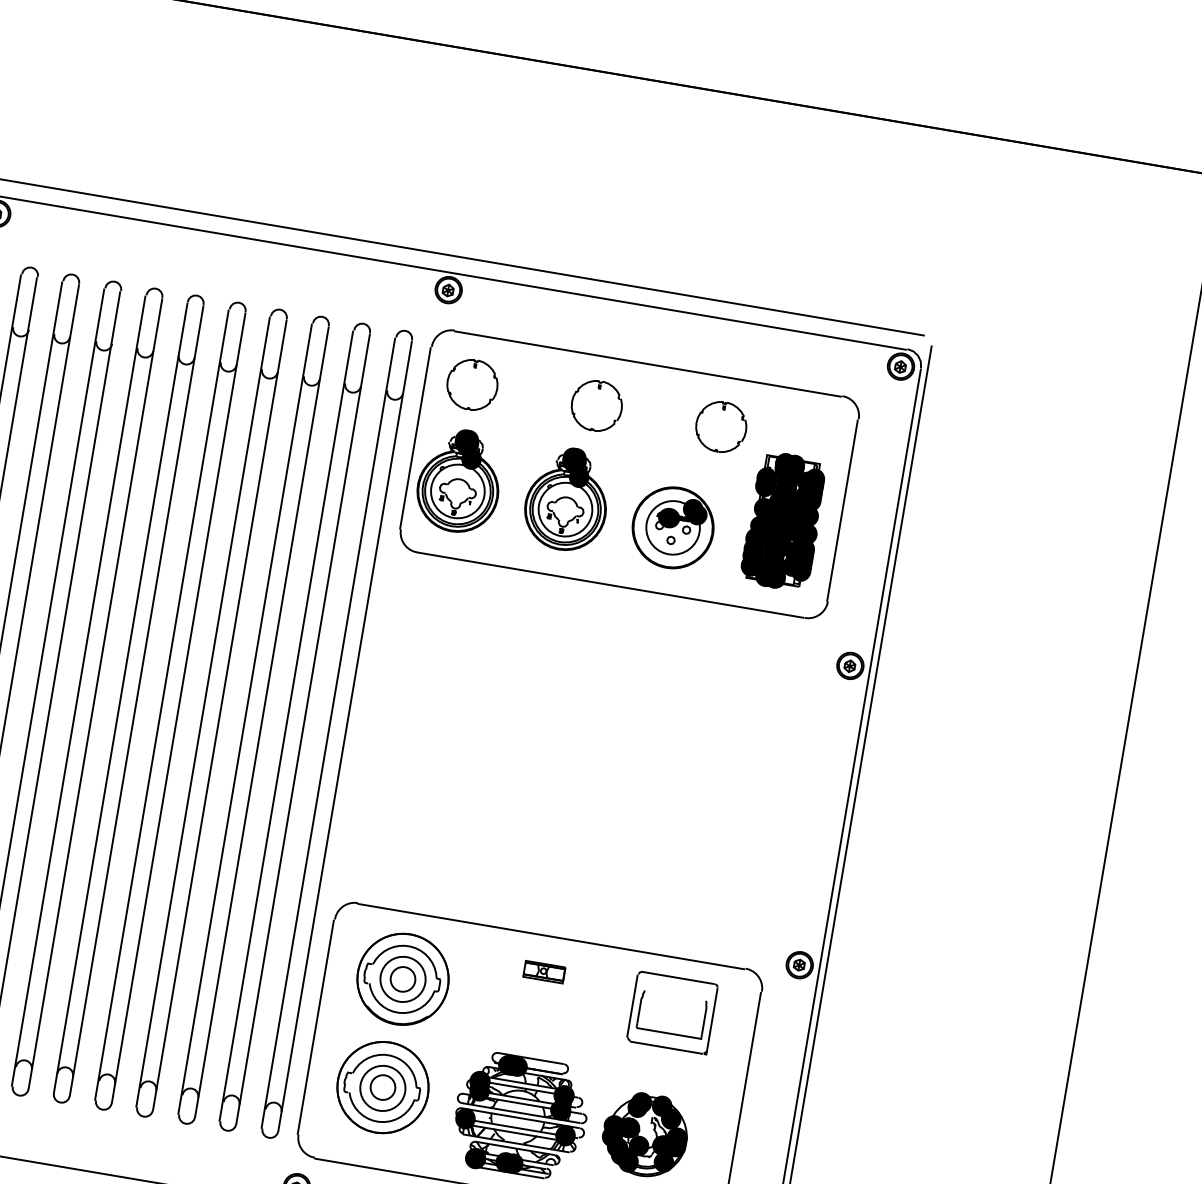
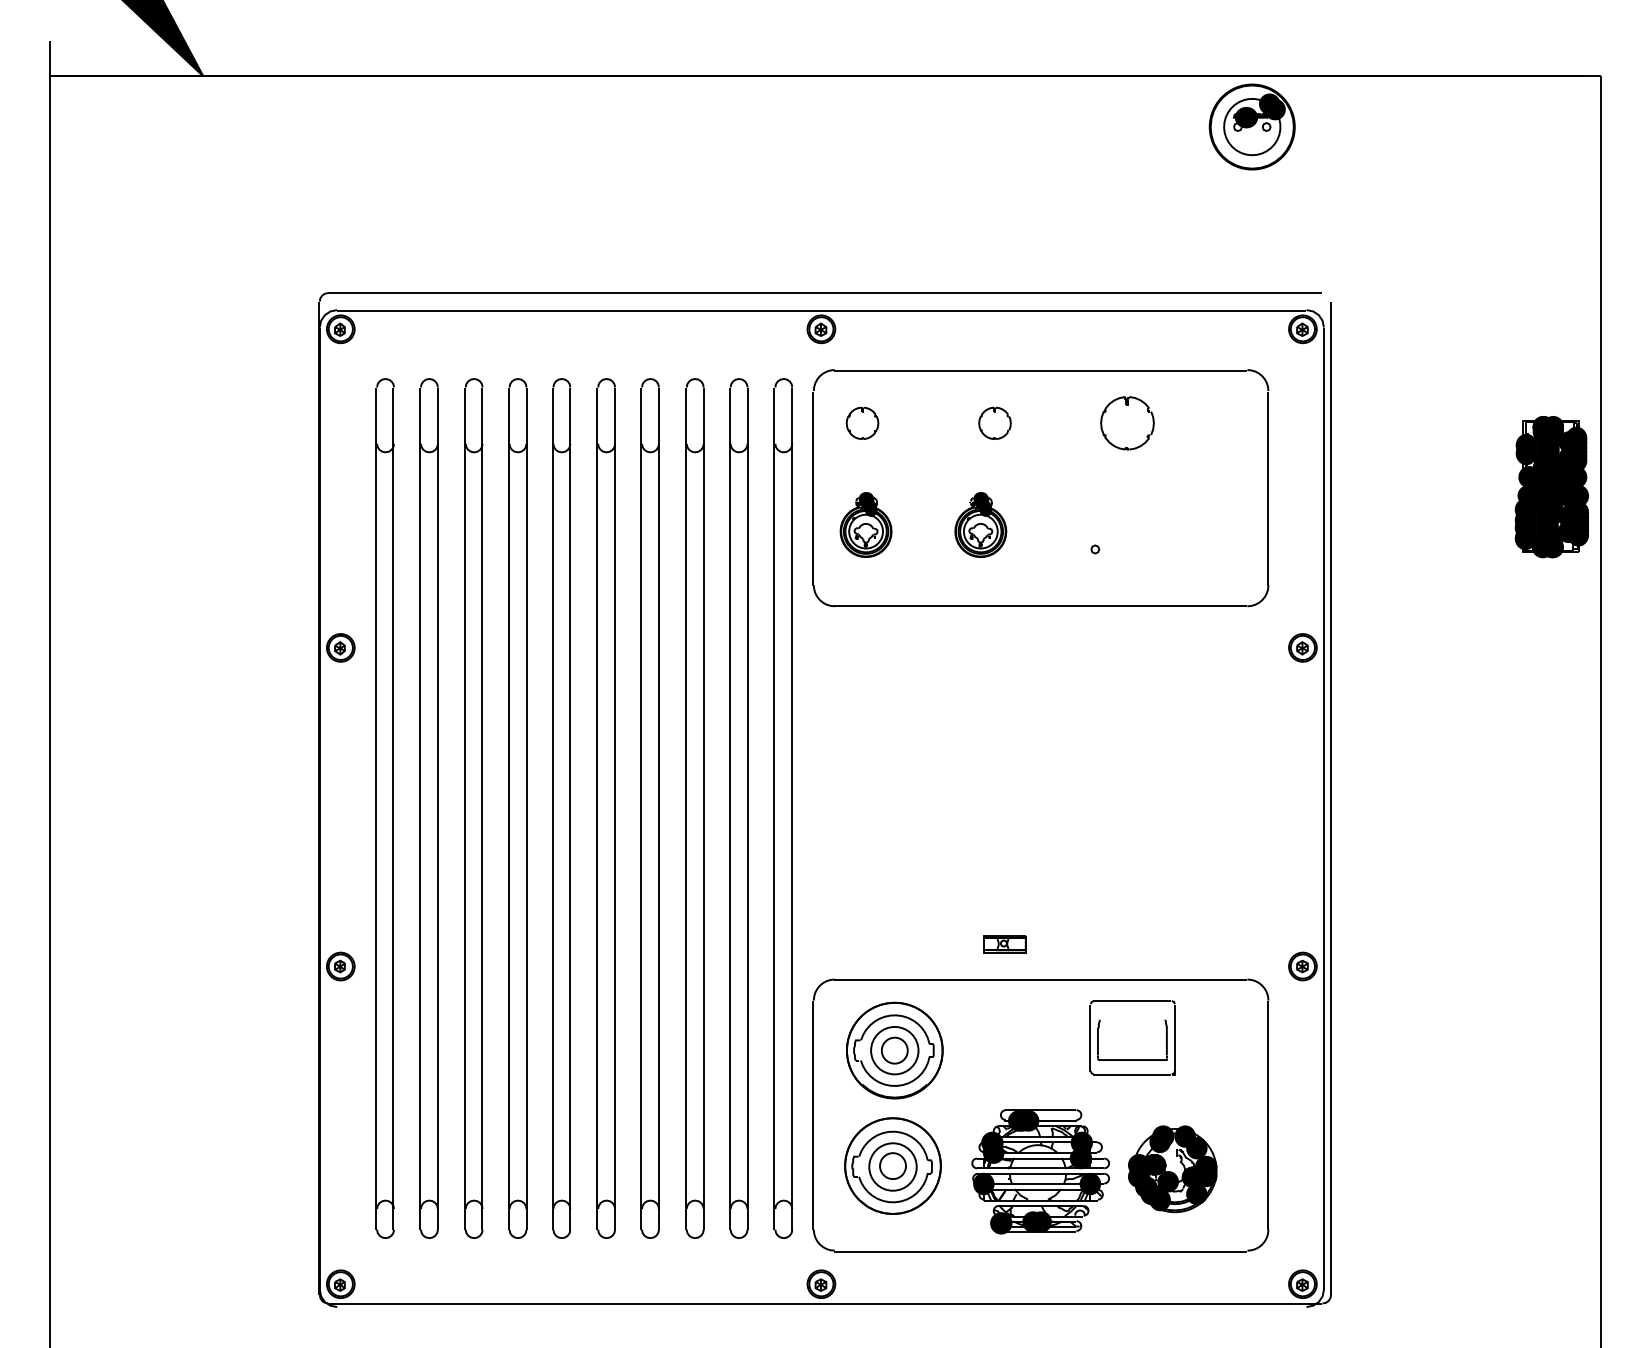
part: (472, 385) -> (862, 423), size x0.6
part: (596, 406) -> (994, 423), size x0.6
part: (459, 480) -> (865, 524), size x0.6
part: (567, 498) -> (980, 524), size x0.6
part: (783, 521) -> (1551, 487), moved
part: (672, 527) -> (1251, 126), moved
part: (544, 972) -> (1004, 944), moved
part: (672, 1012) -> (1132, 1037), moved

